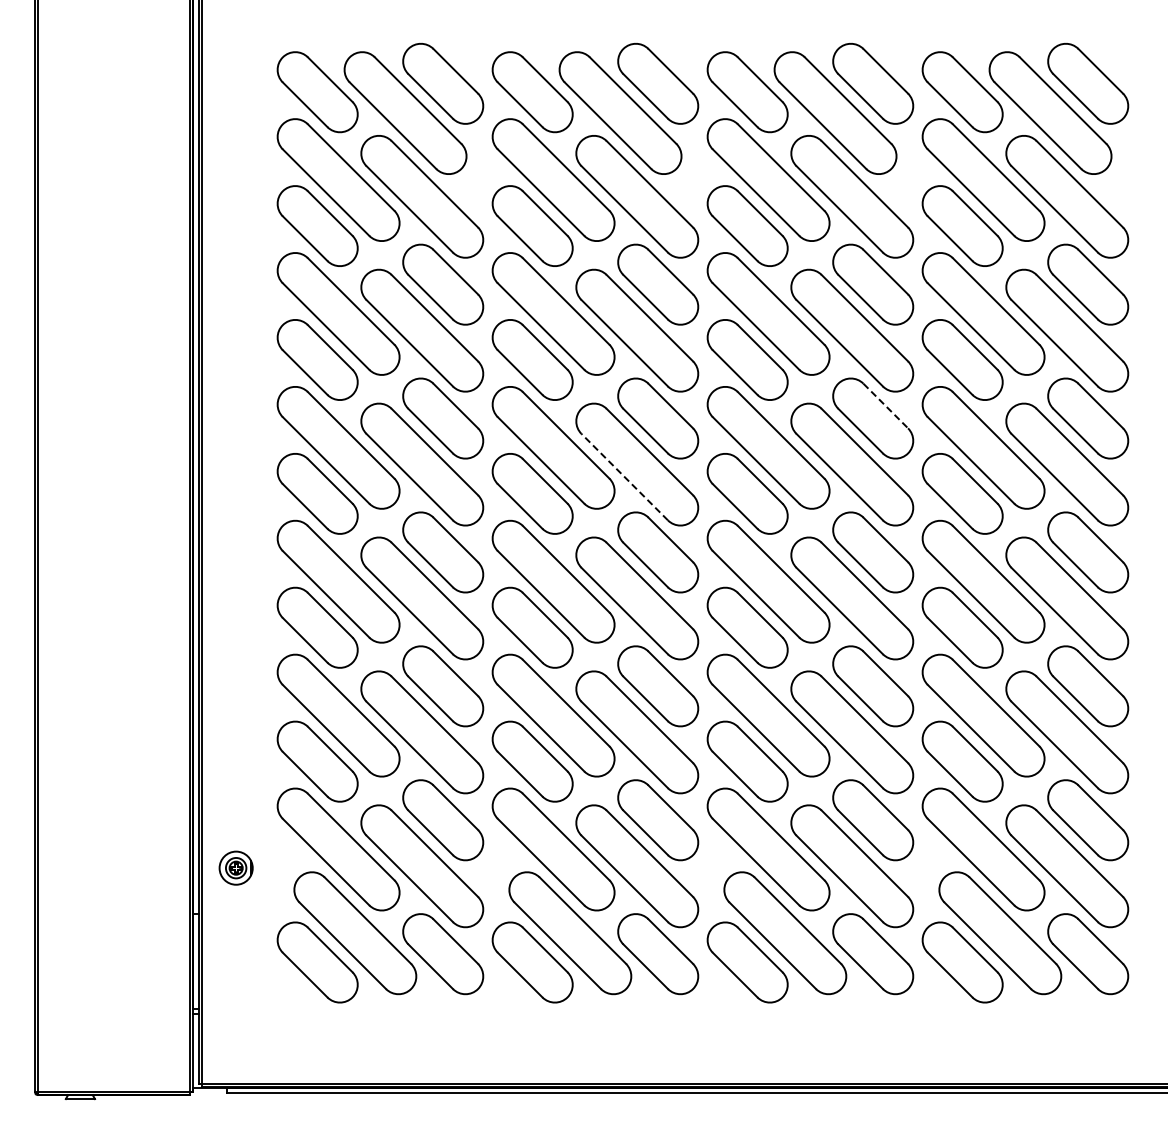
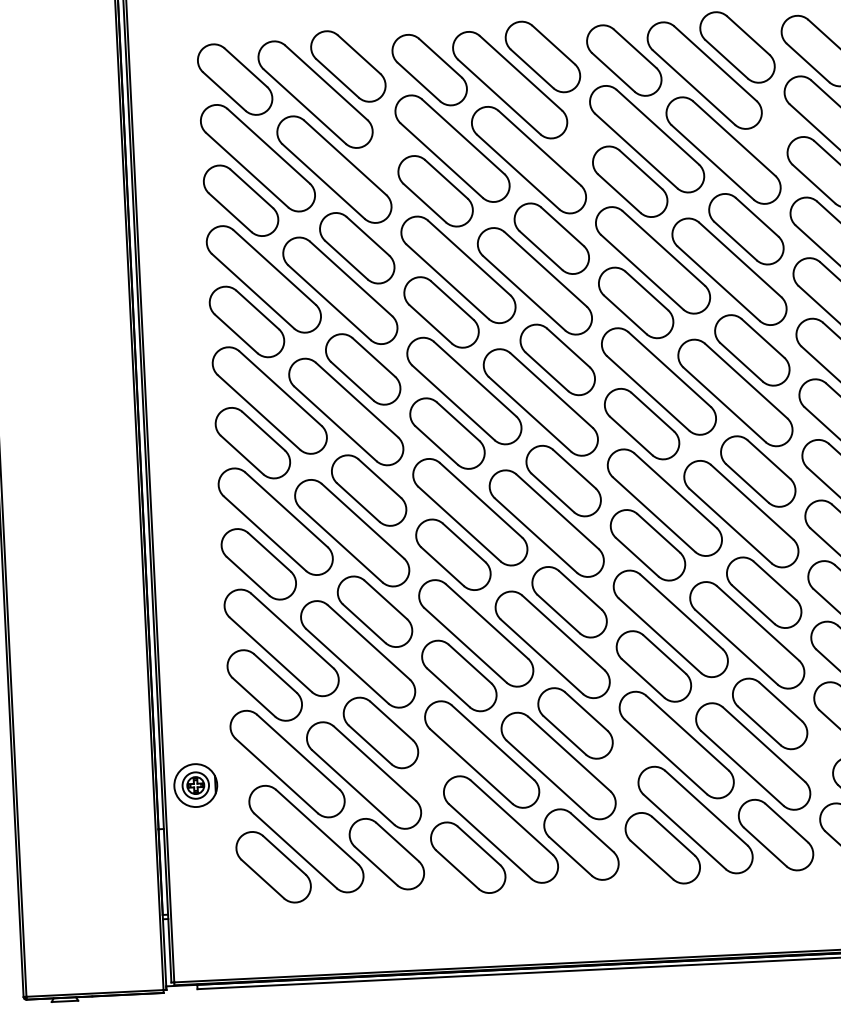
line: (885, 406) -> (762, 338), dashed -> solid
line: (624, 476) -> (529, 413), dashed -> solid
part: (235, 867) -> (195, 784), size x1.43

